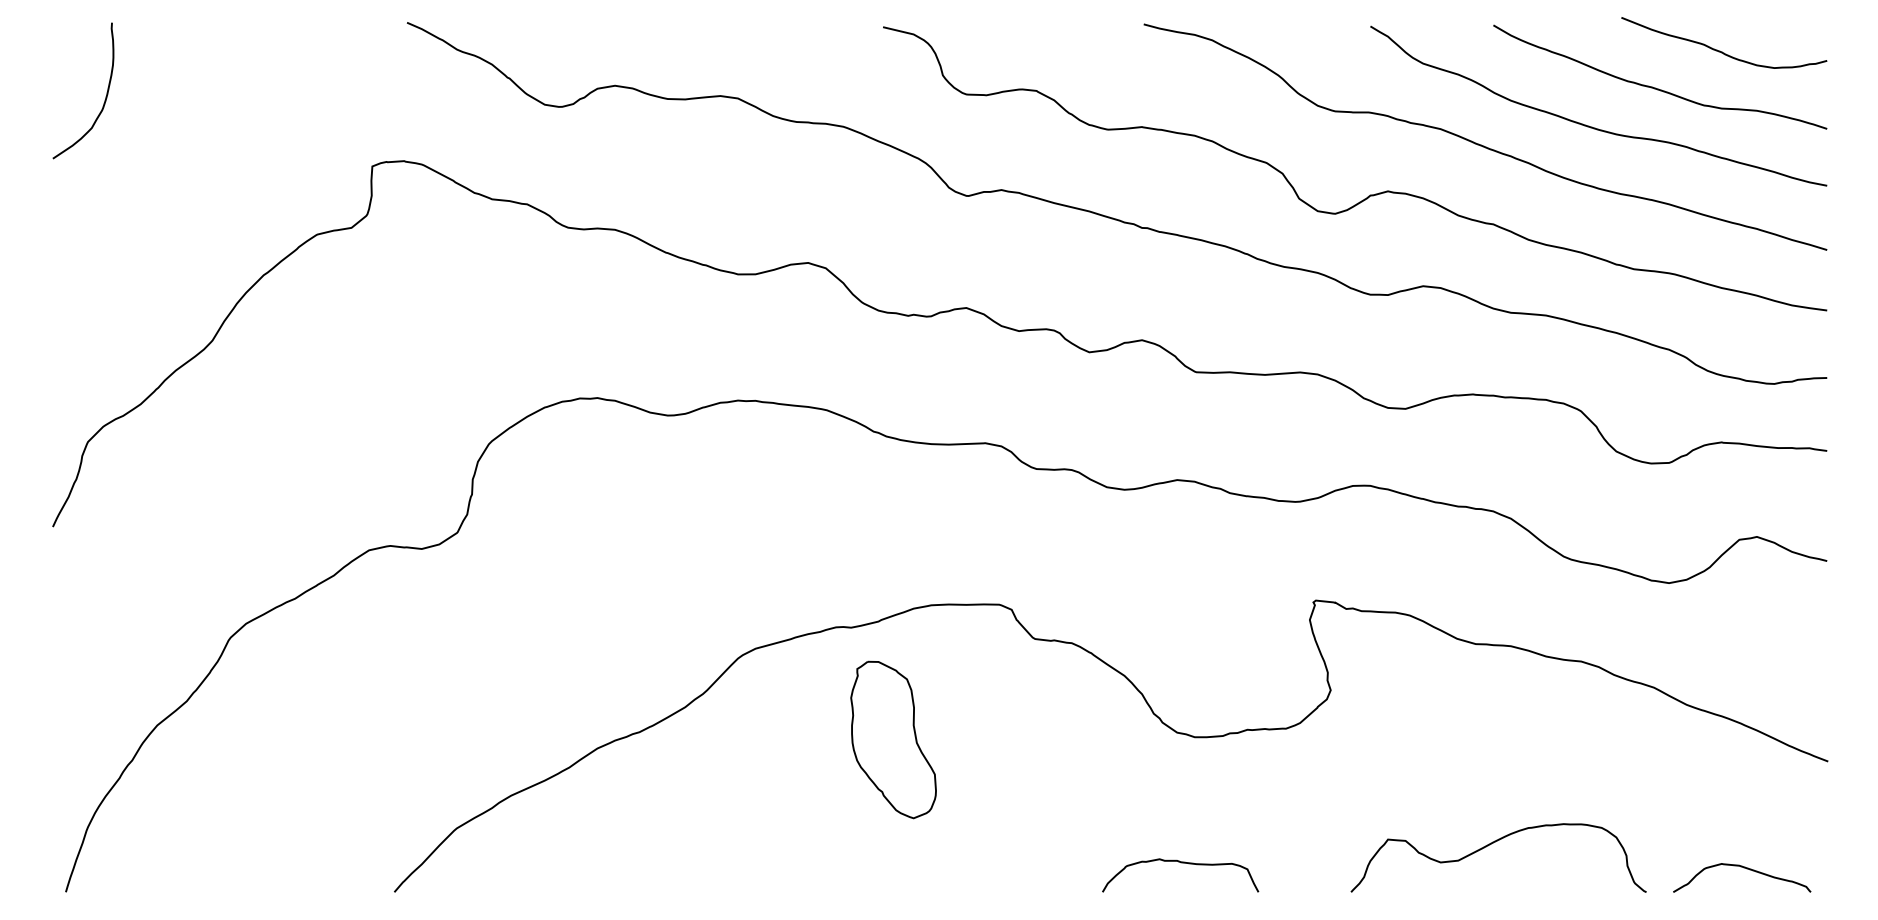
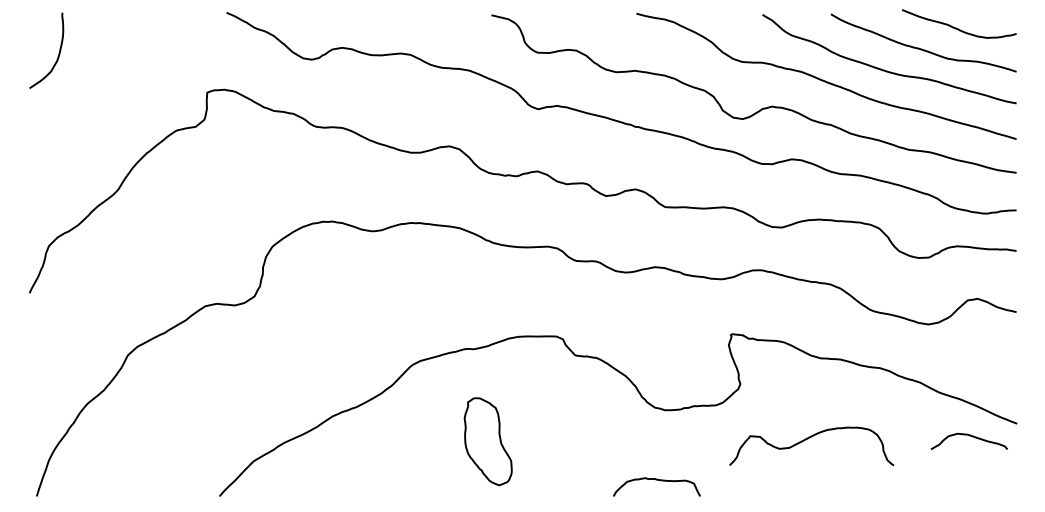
part: (892, 739) -> (487, 441), moved
curve: (1489, 847) -> (806, 440), moved
curve: (1742, 868) -> (969, 436), moved

